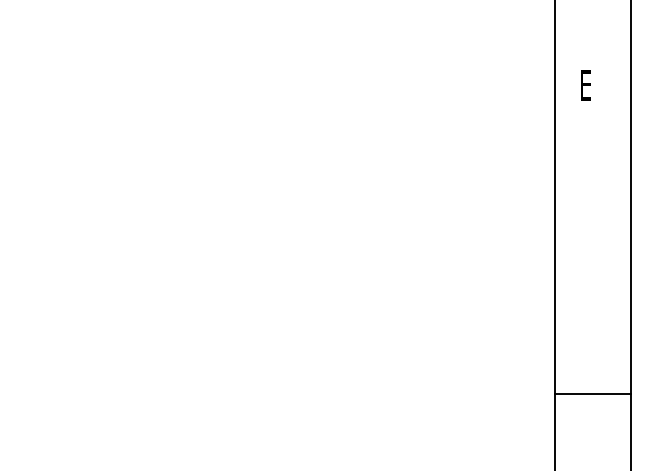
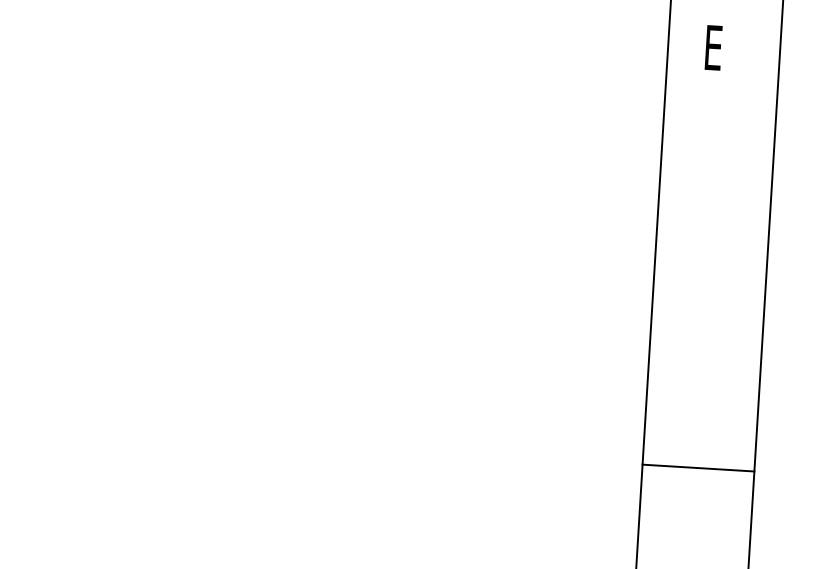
line: (592, 393) -> (697, 467), moved

